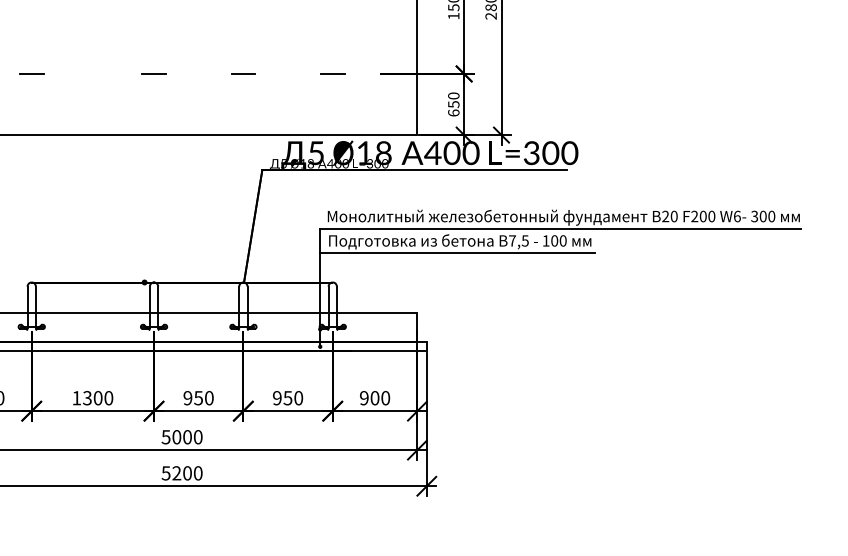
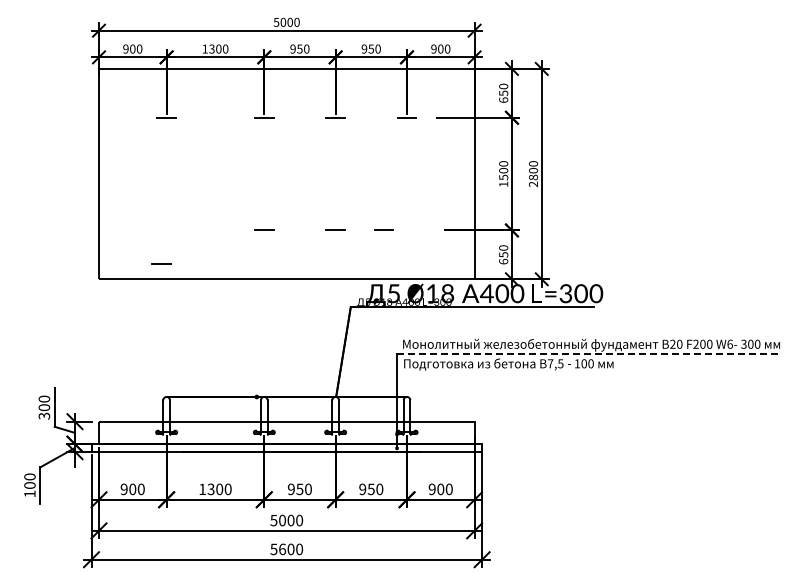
line: (31, 72) -> (161, 263), moved
line: (332, 72) -> (383, 229), moved
line: (560, 229) -> (588, 354), solid -> dashed
line: (457, 253) -> (506, 373), removed
text: (176, 473) -> (282, 549), 5200 -> 5600

